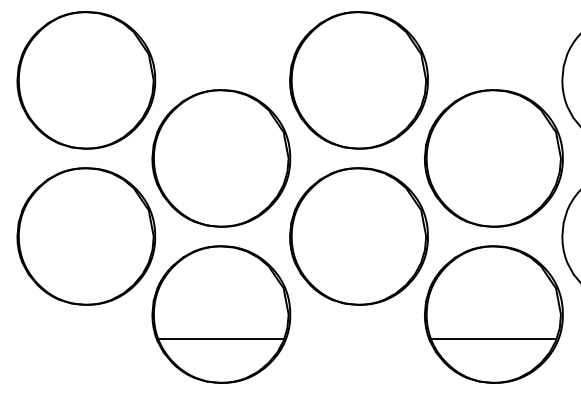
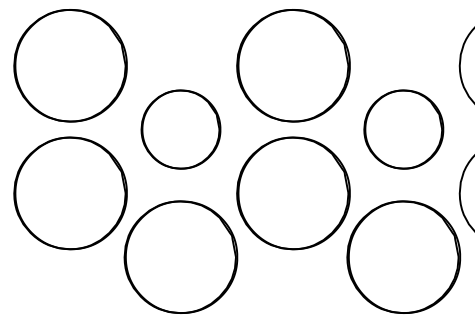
part: (221, 158) -> (181, 129), size x0.7
part: (493, 158) -> (403, 129), size x0.7
line: (221, 338) -> (181, 276), removed
line: (493, 338) -> (403, 276), removed

